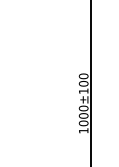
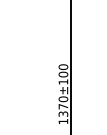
text: (83, 119) -> (63, 110), 1000±100 -> 1370±100

